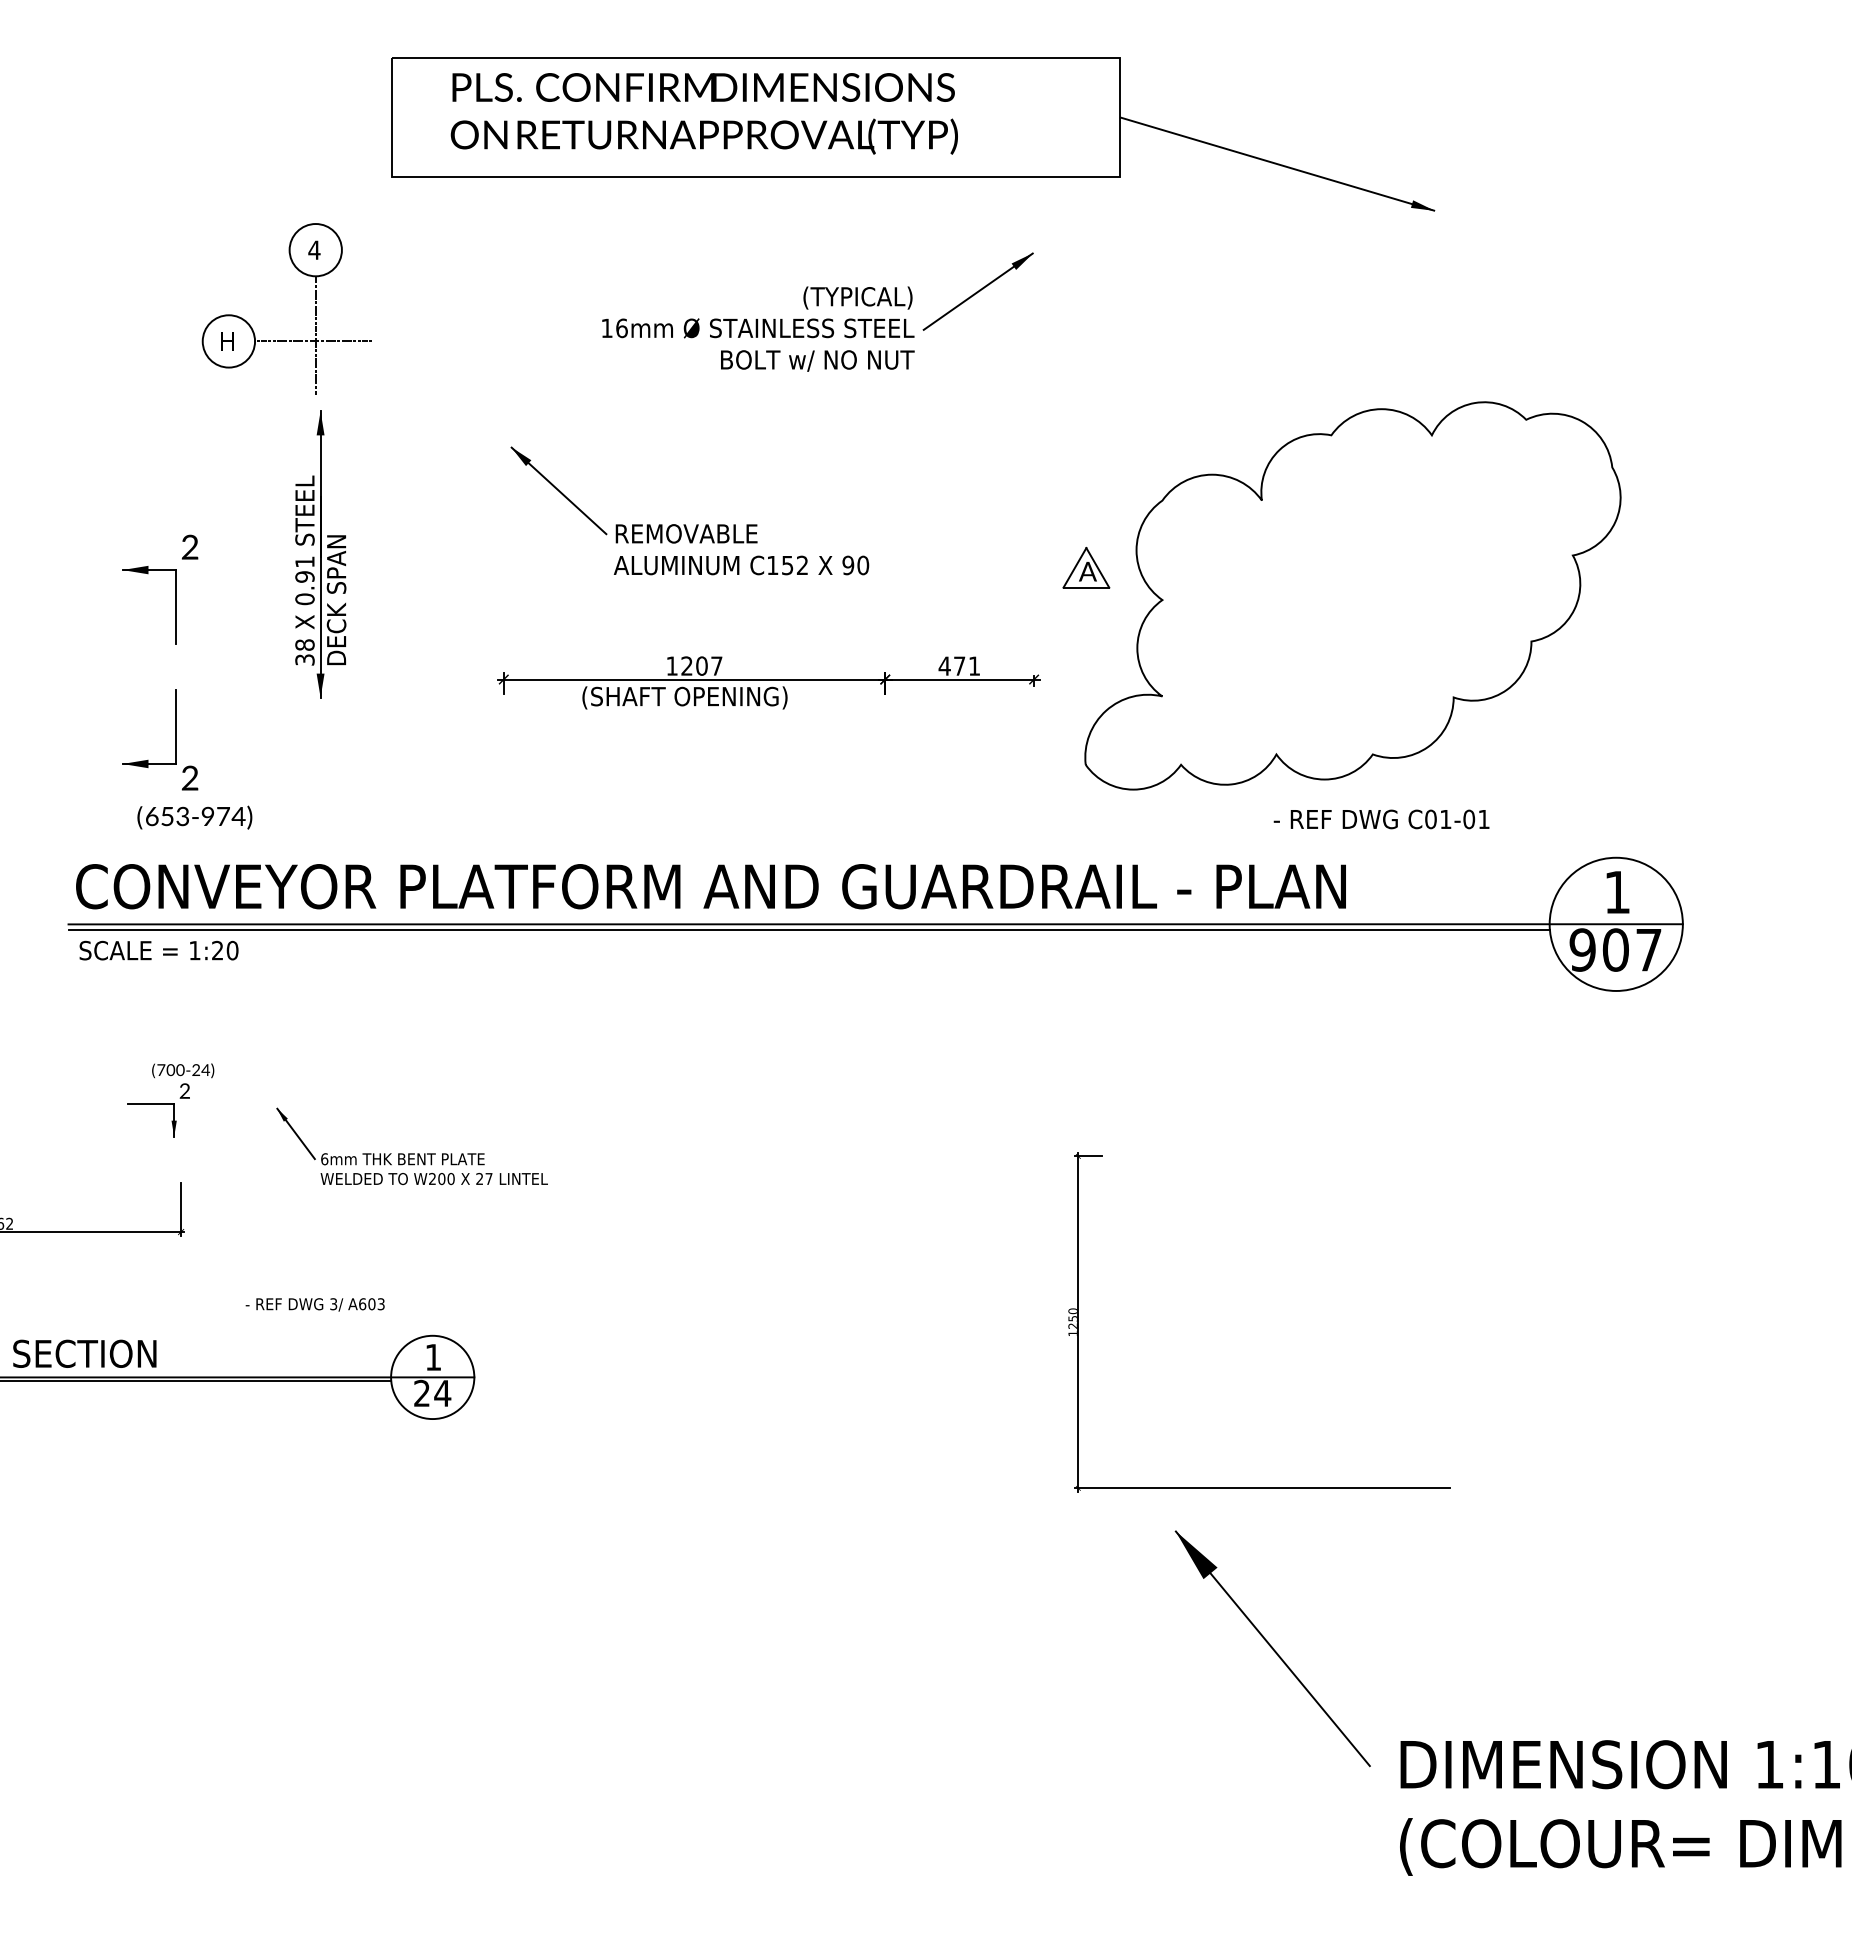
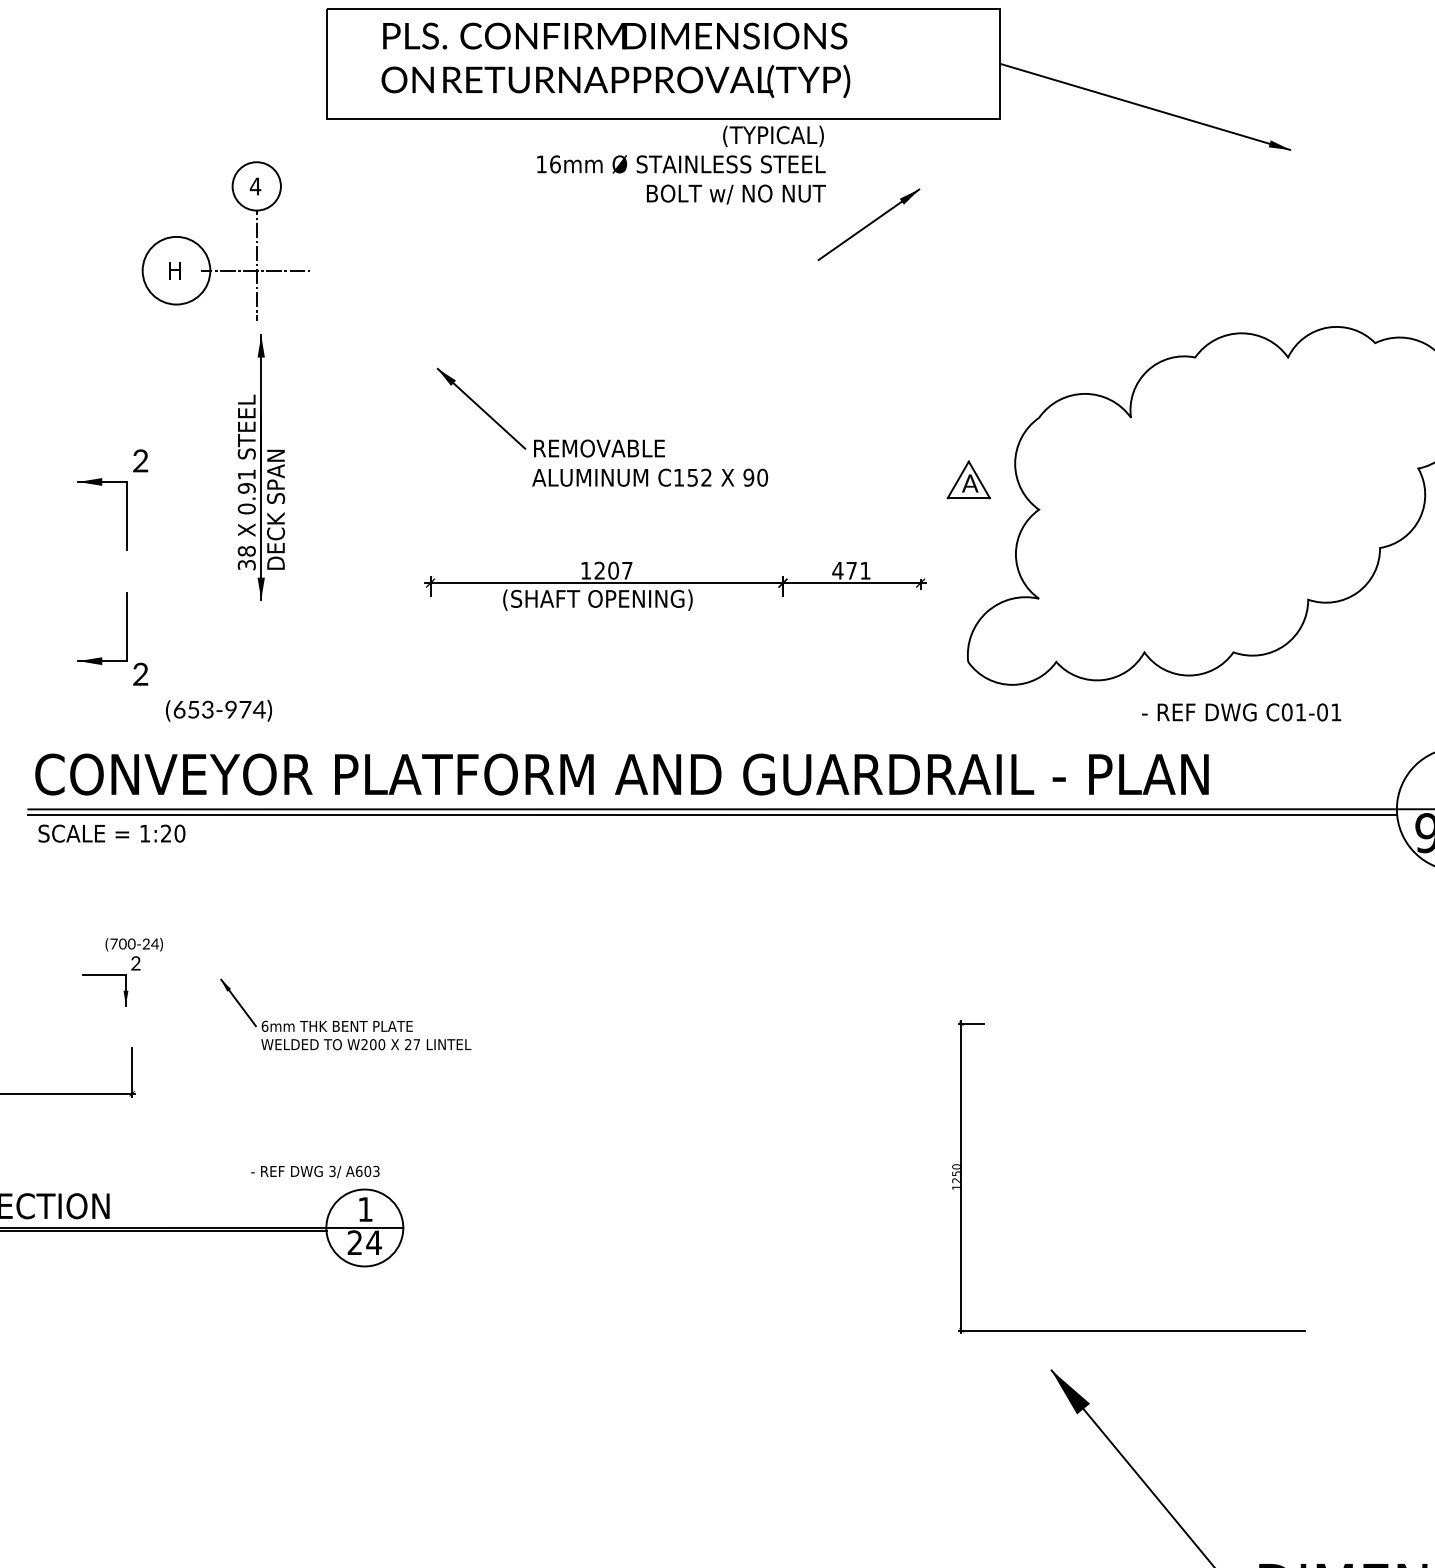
text: (758, 328) -> (681, 164), moved
circle: (228, 341) -> (176, 270), size x1.4
text: (194, 817) -> (218, 710), moved
text: (314, 1304) -> (314, 1171), moved

